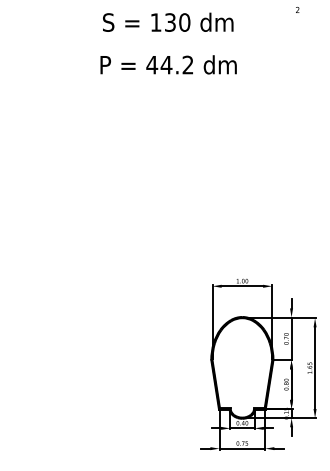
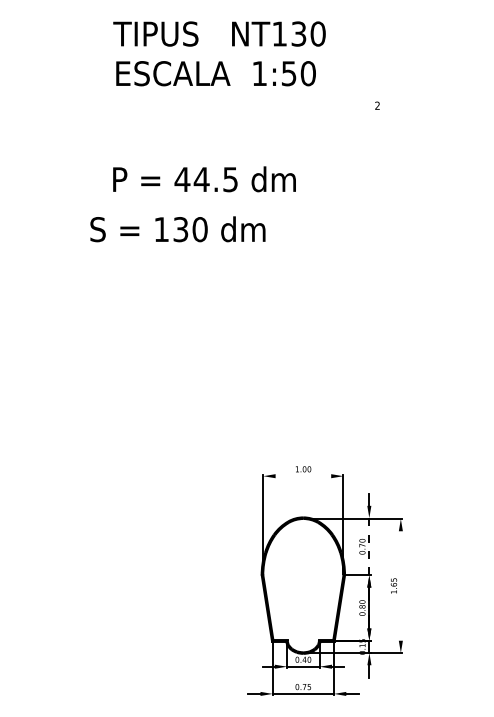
text: (167, 22) -> (177, 229), moved
text: (188, 65) -> (230, 179), 44.2 -> 44.5
line: (242, 286) -> (303, 476), removed
line: (291, 338) -> (369, 546), solid -> dashed
line: (314, 367) -> (400, 585), removed

